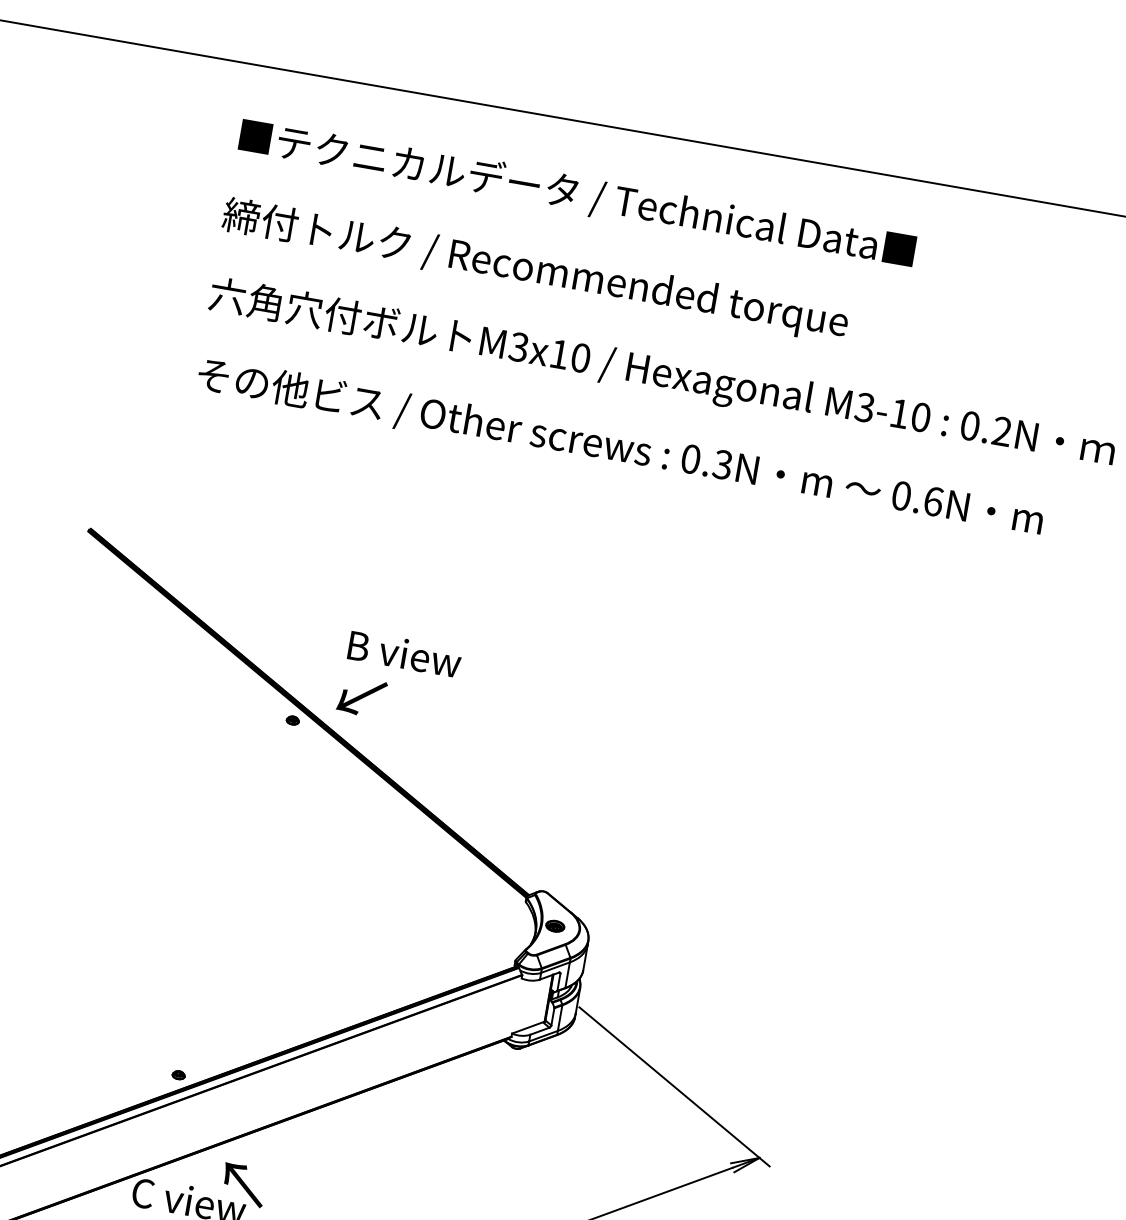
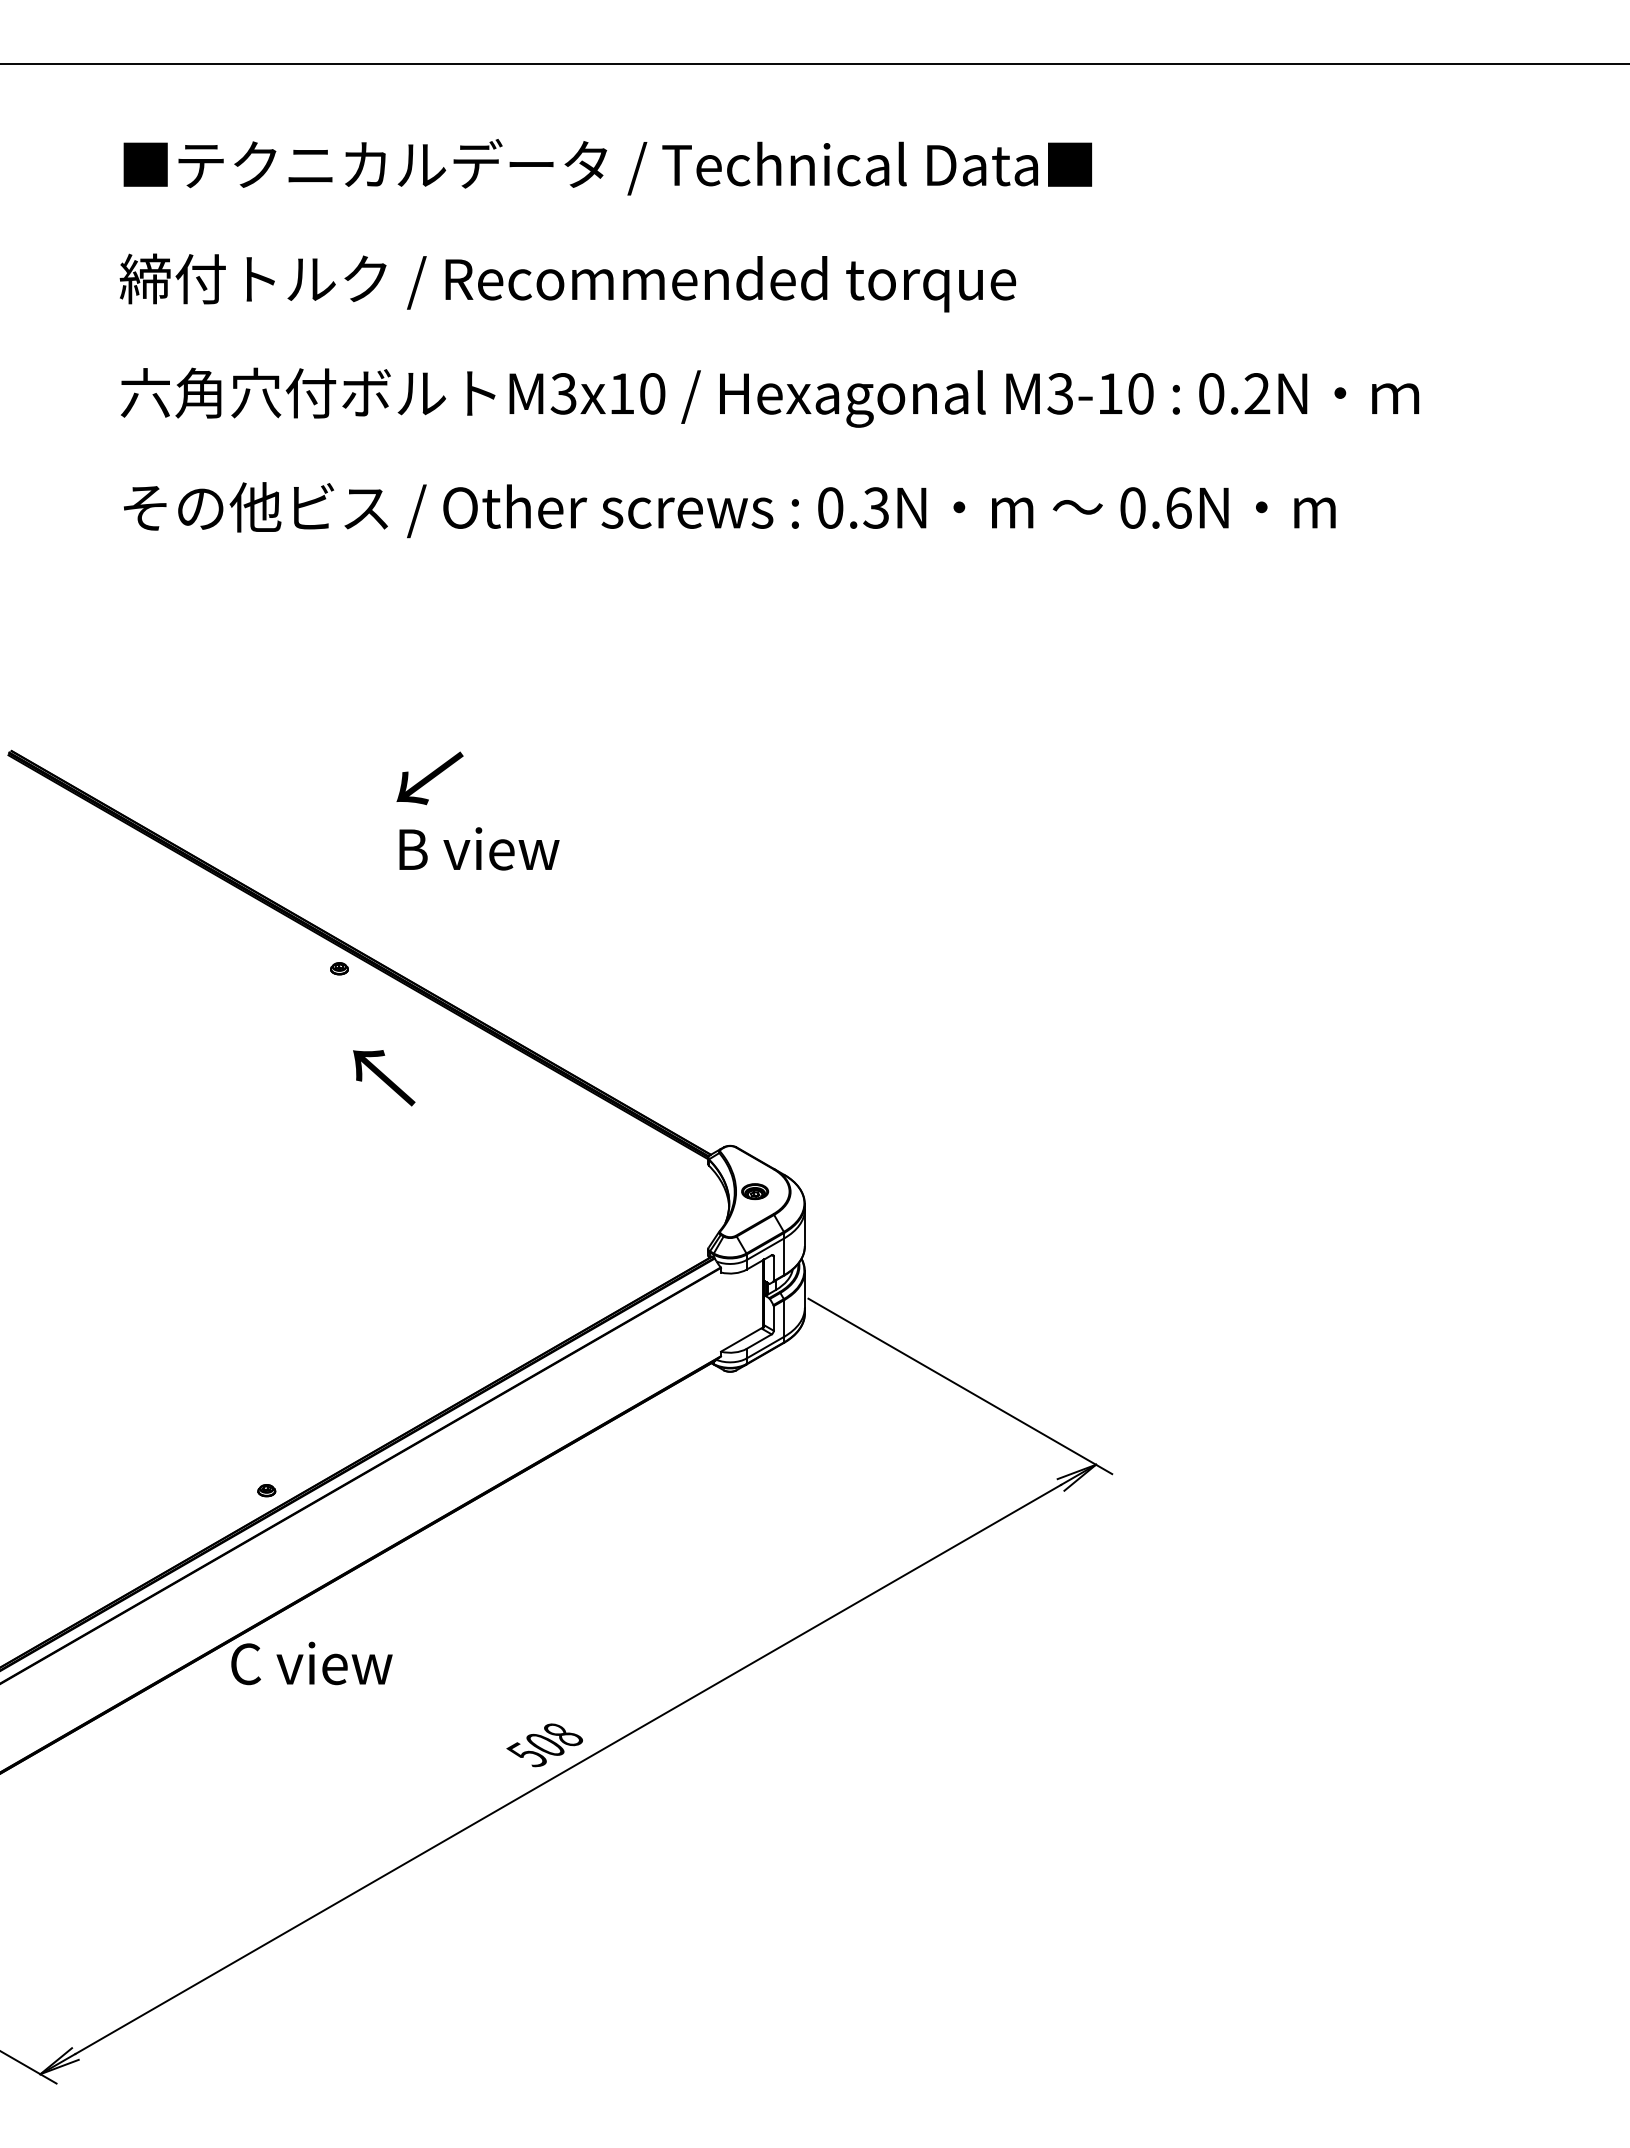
text: (361, 697) -> (429, 778), moved
text: (244, 1185) -> (384, 1078), moved

